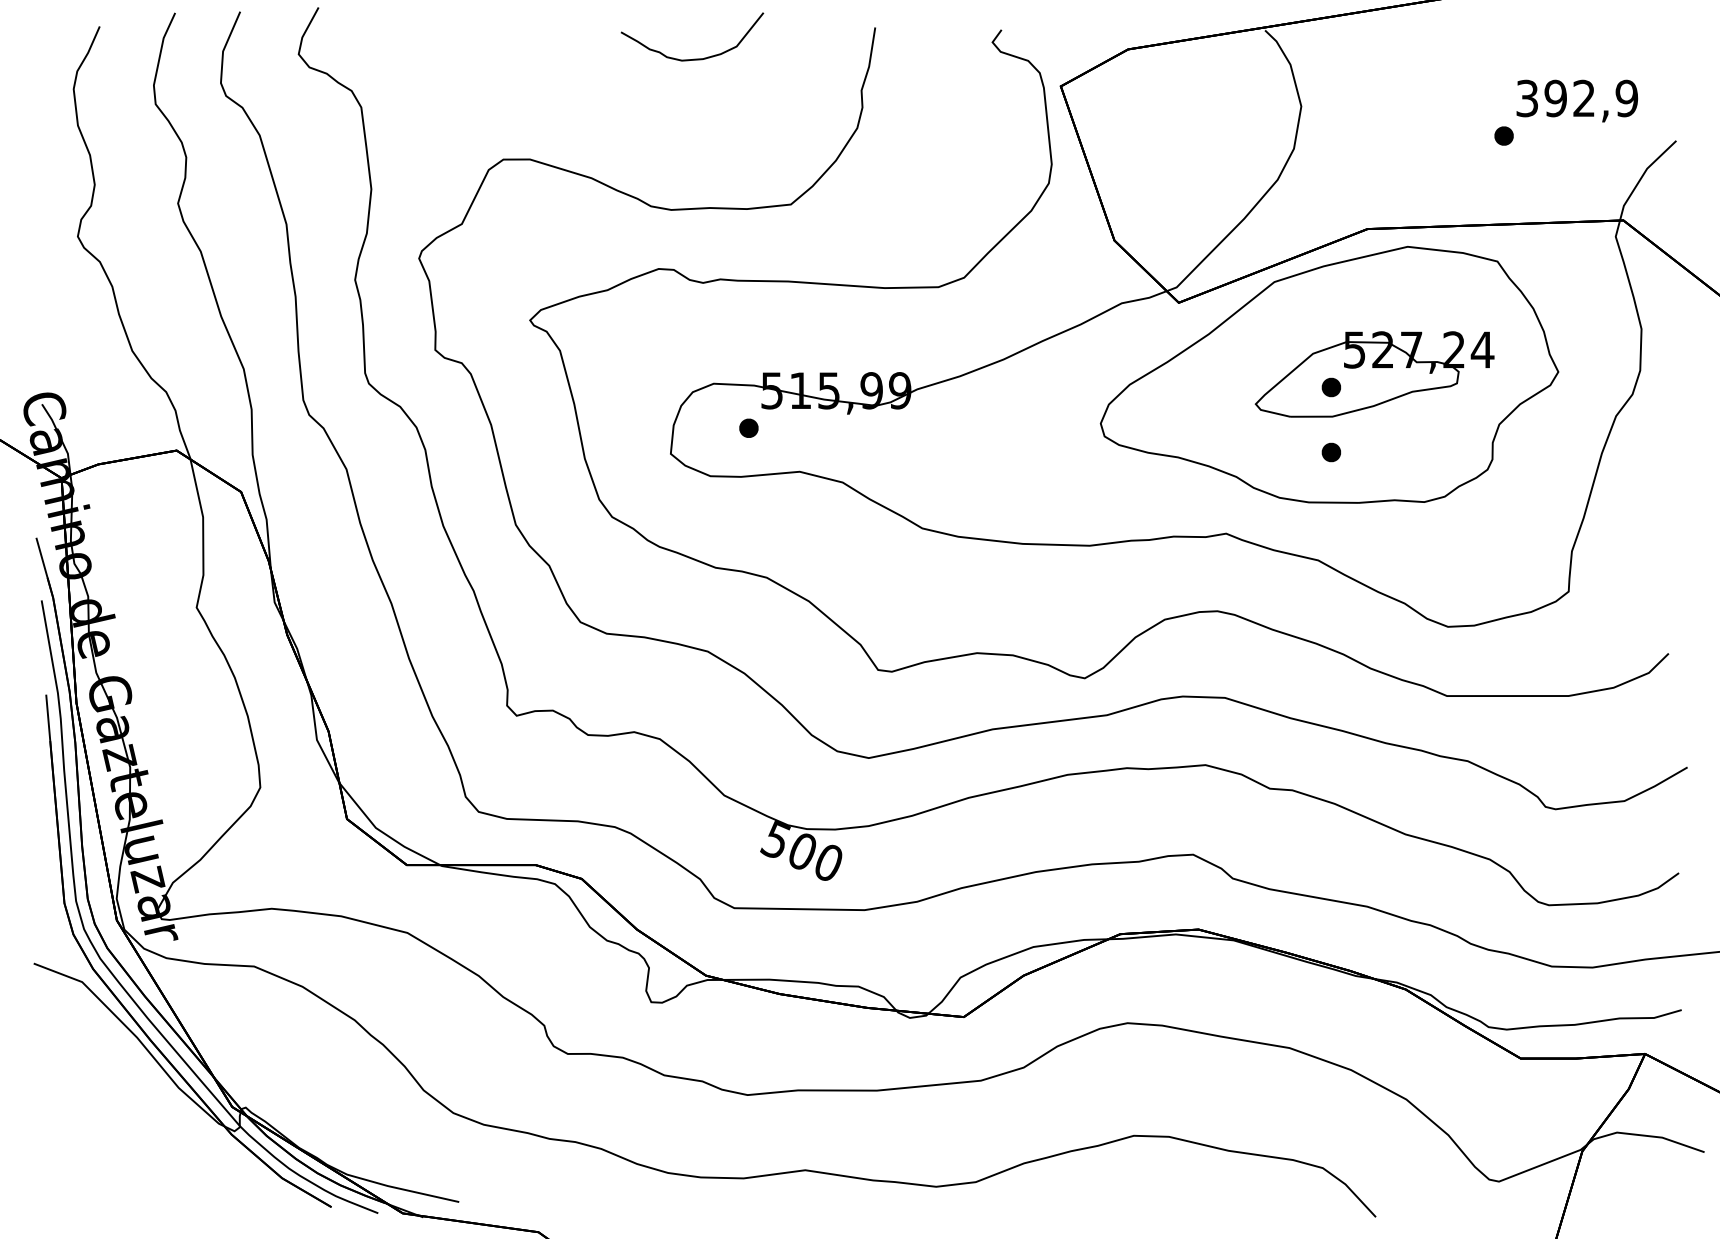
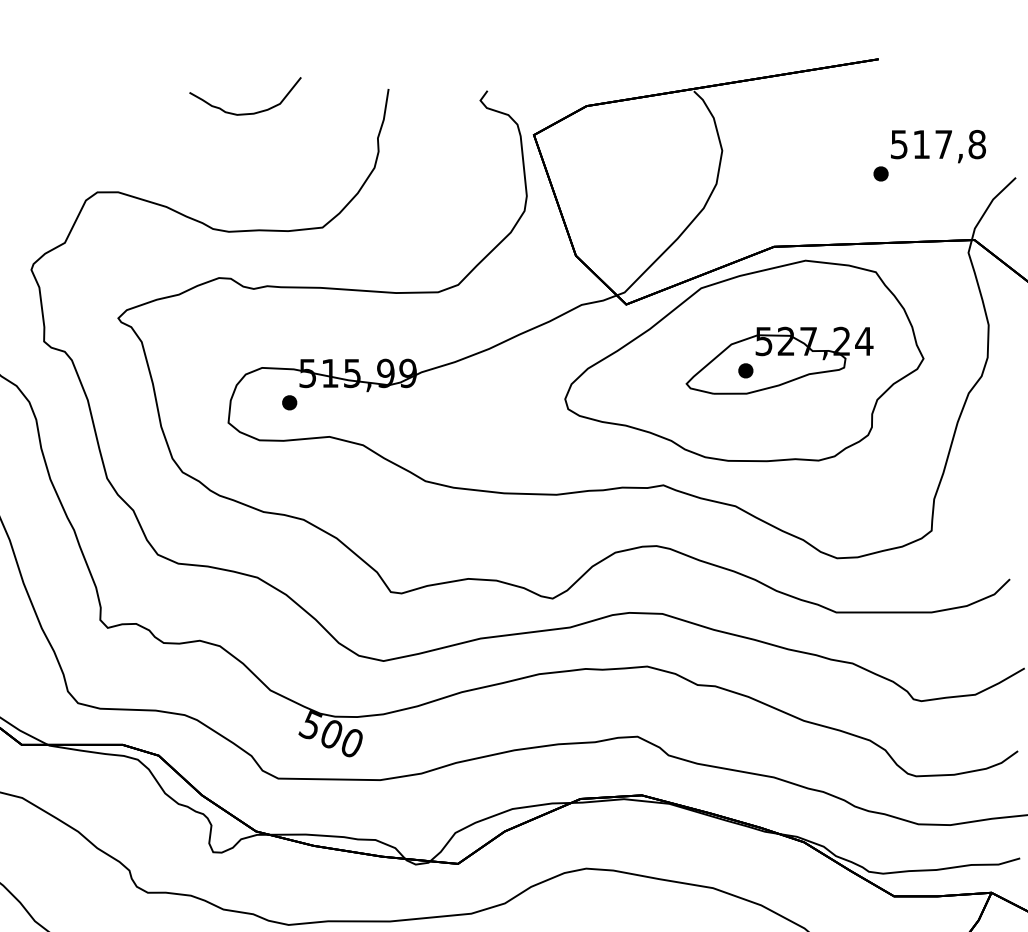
text: (1577, 98) -> (938, 144), 392,9 -> 517,8
part: (1330, 452) -> (745, 421), removed

